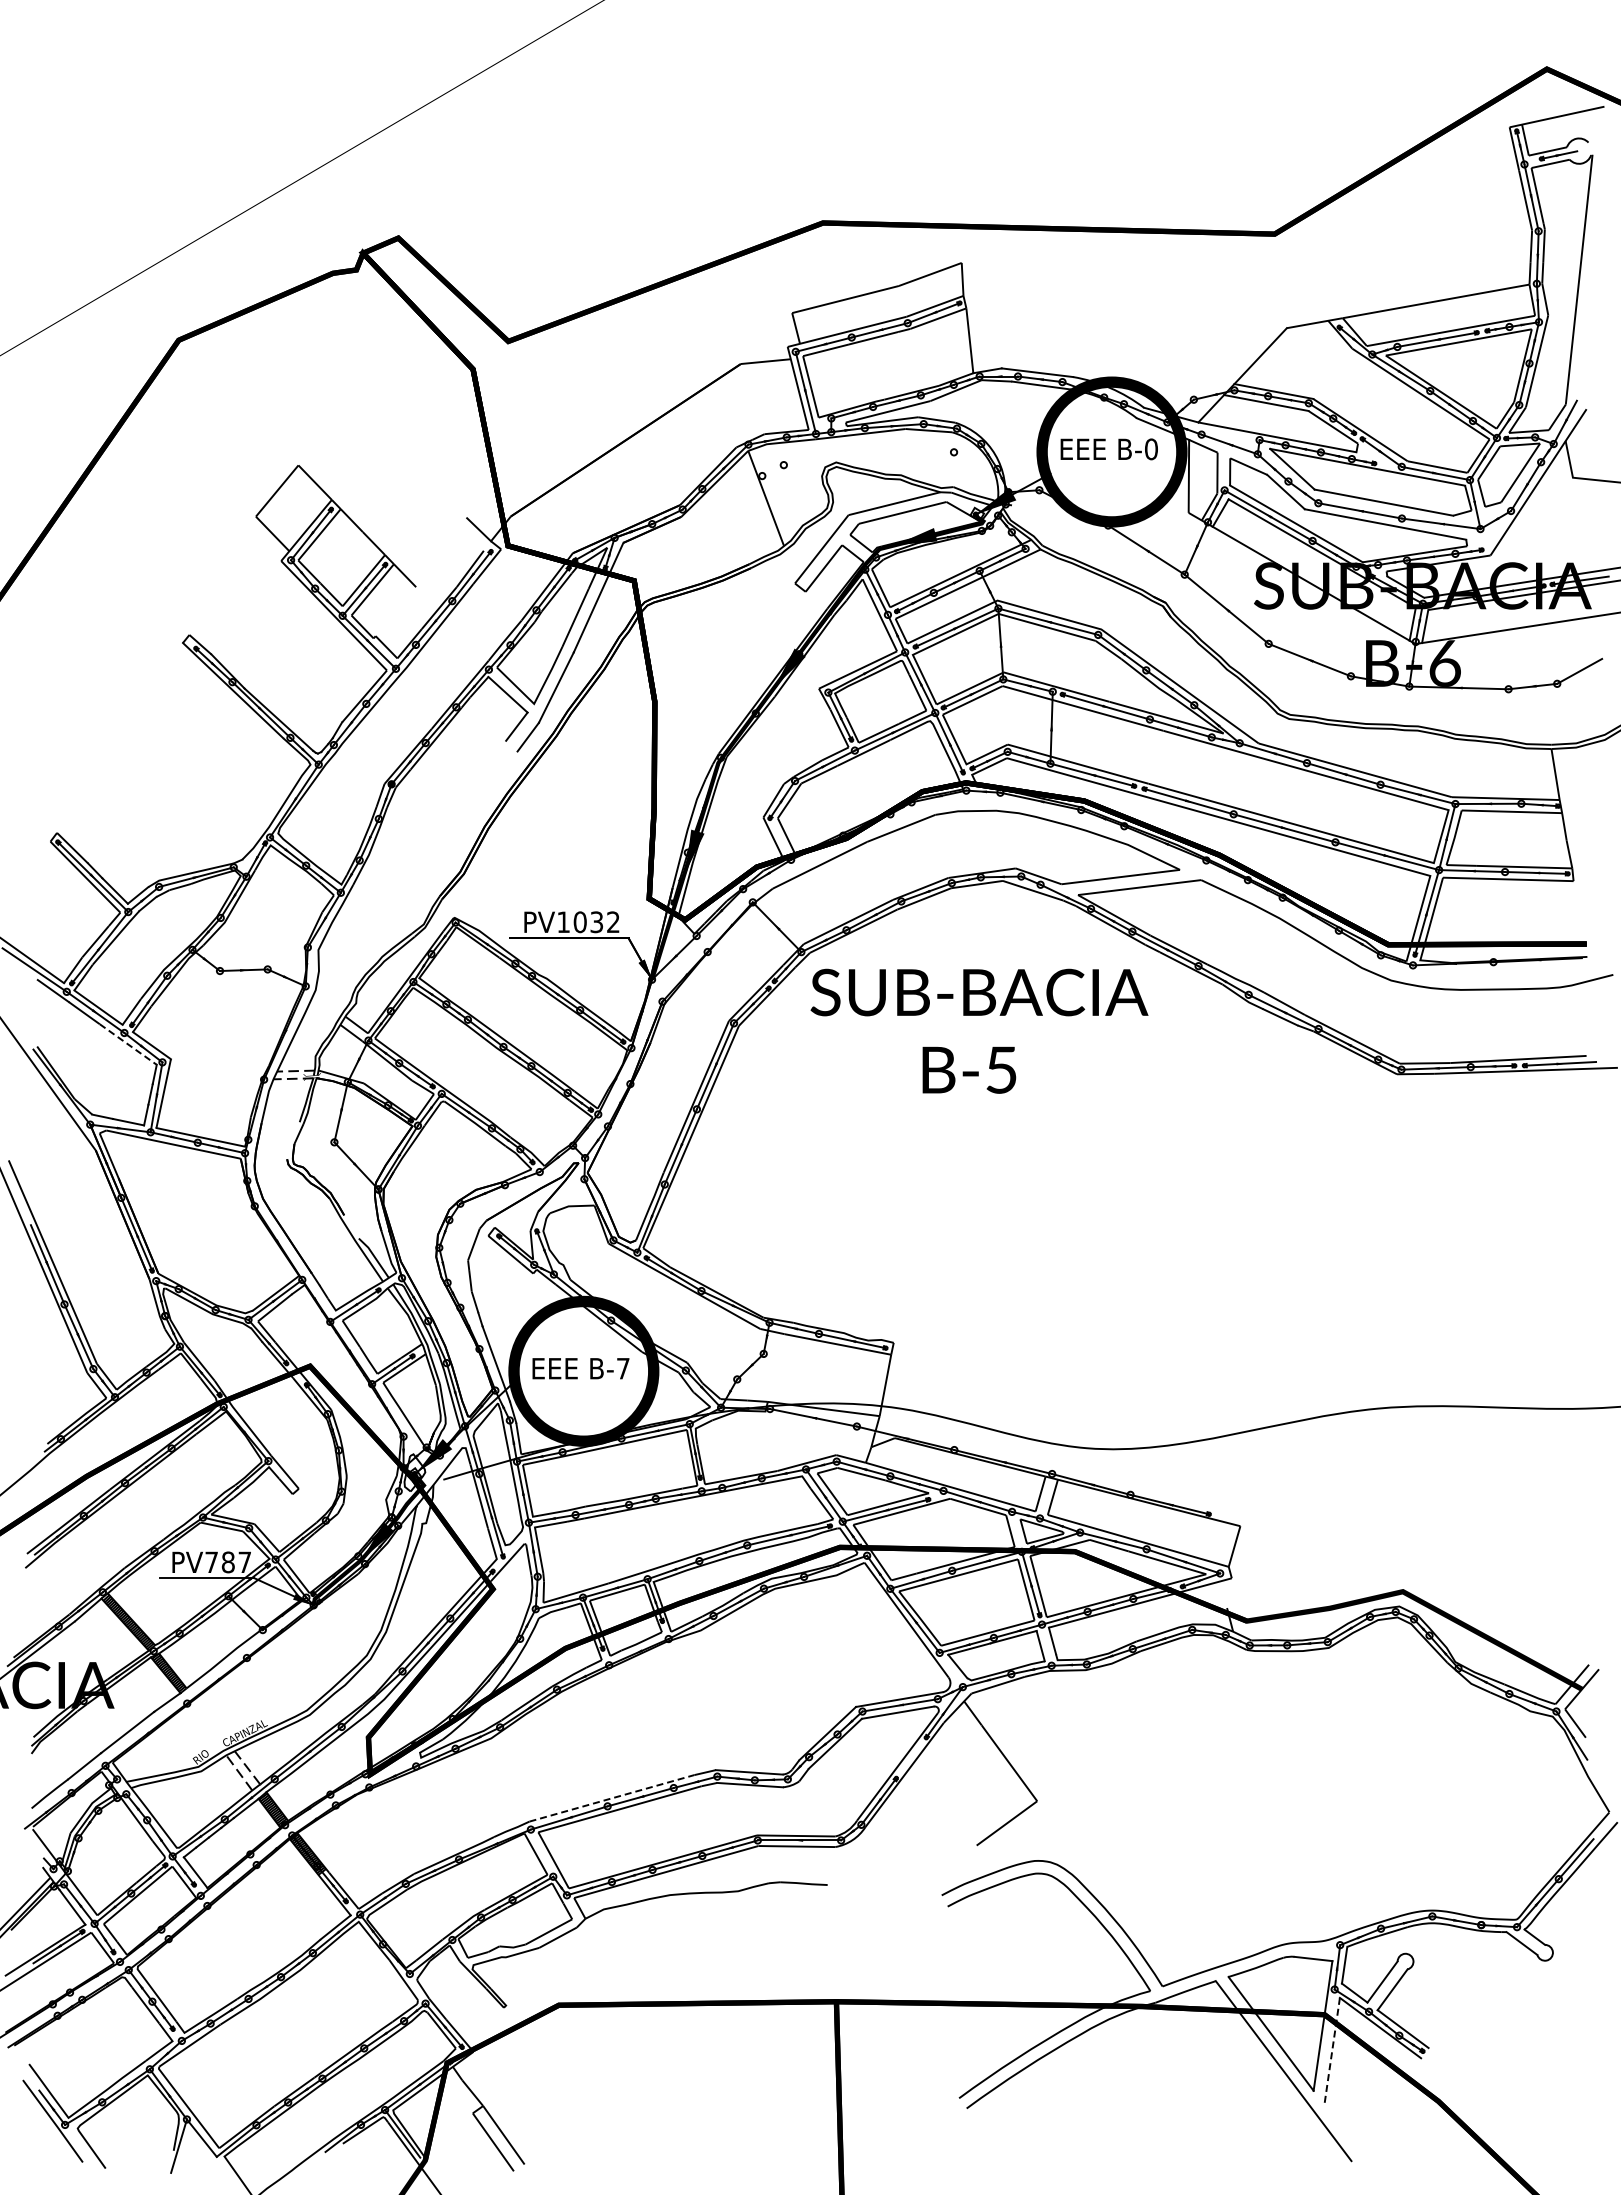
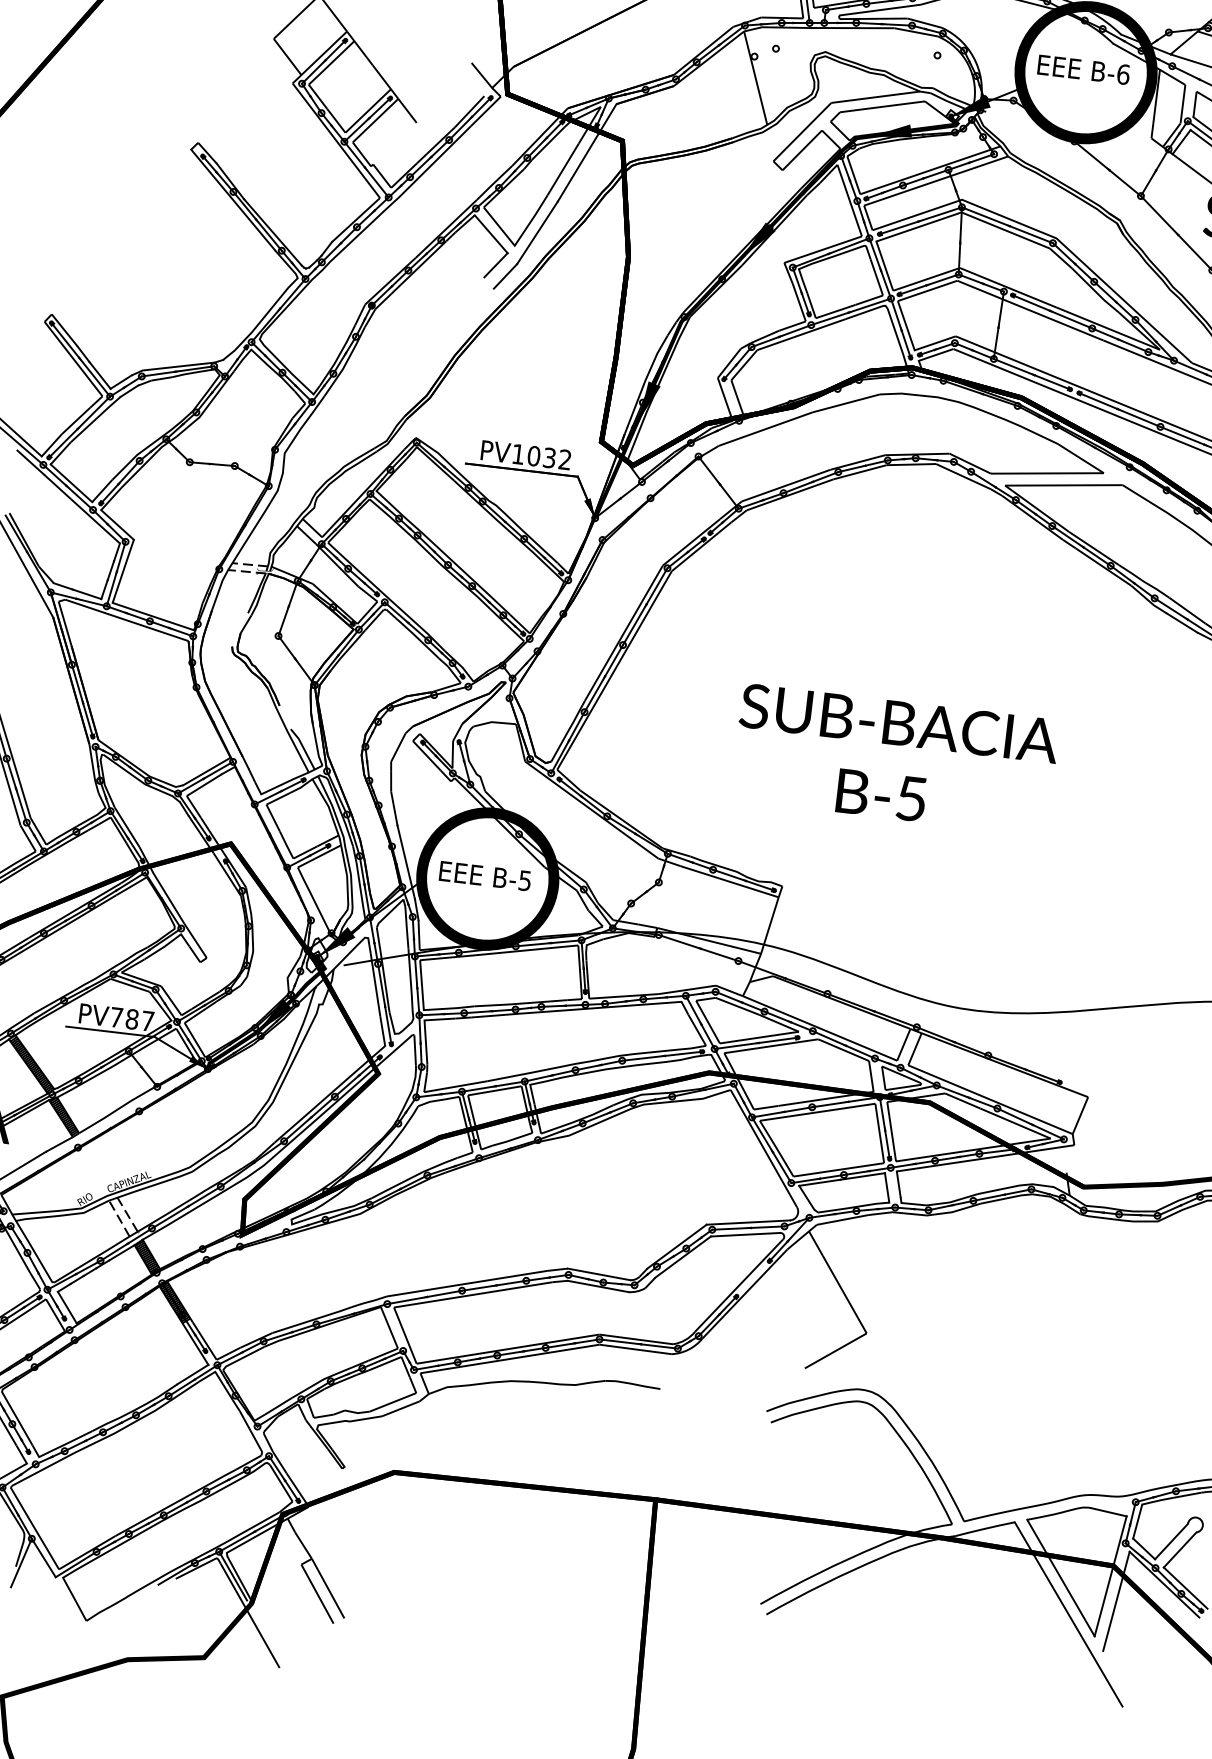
text: (1151, 448) -> (1123, 73), B-0 -> B-6
text: (979, 1030) -> (895, 759), moved
line: (128, 1044) -> (95, 521), dashed -> solid
text: (623, 1368) -> (525, 880), B-7 -> B-5
line: (611, 1798) -> (466, 1283), dashed -> solid
line: (1332, 2052) -> (1116, 1602), dashed -> solid

